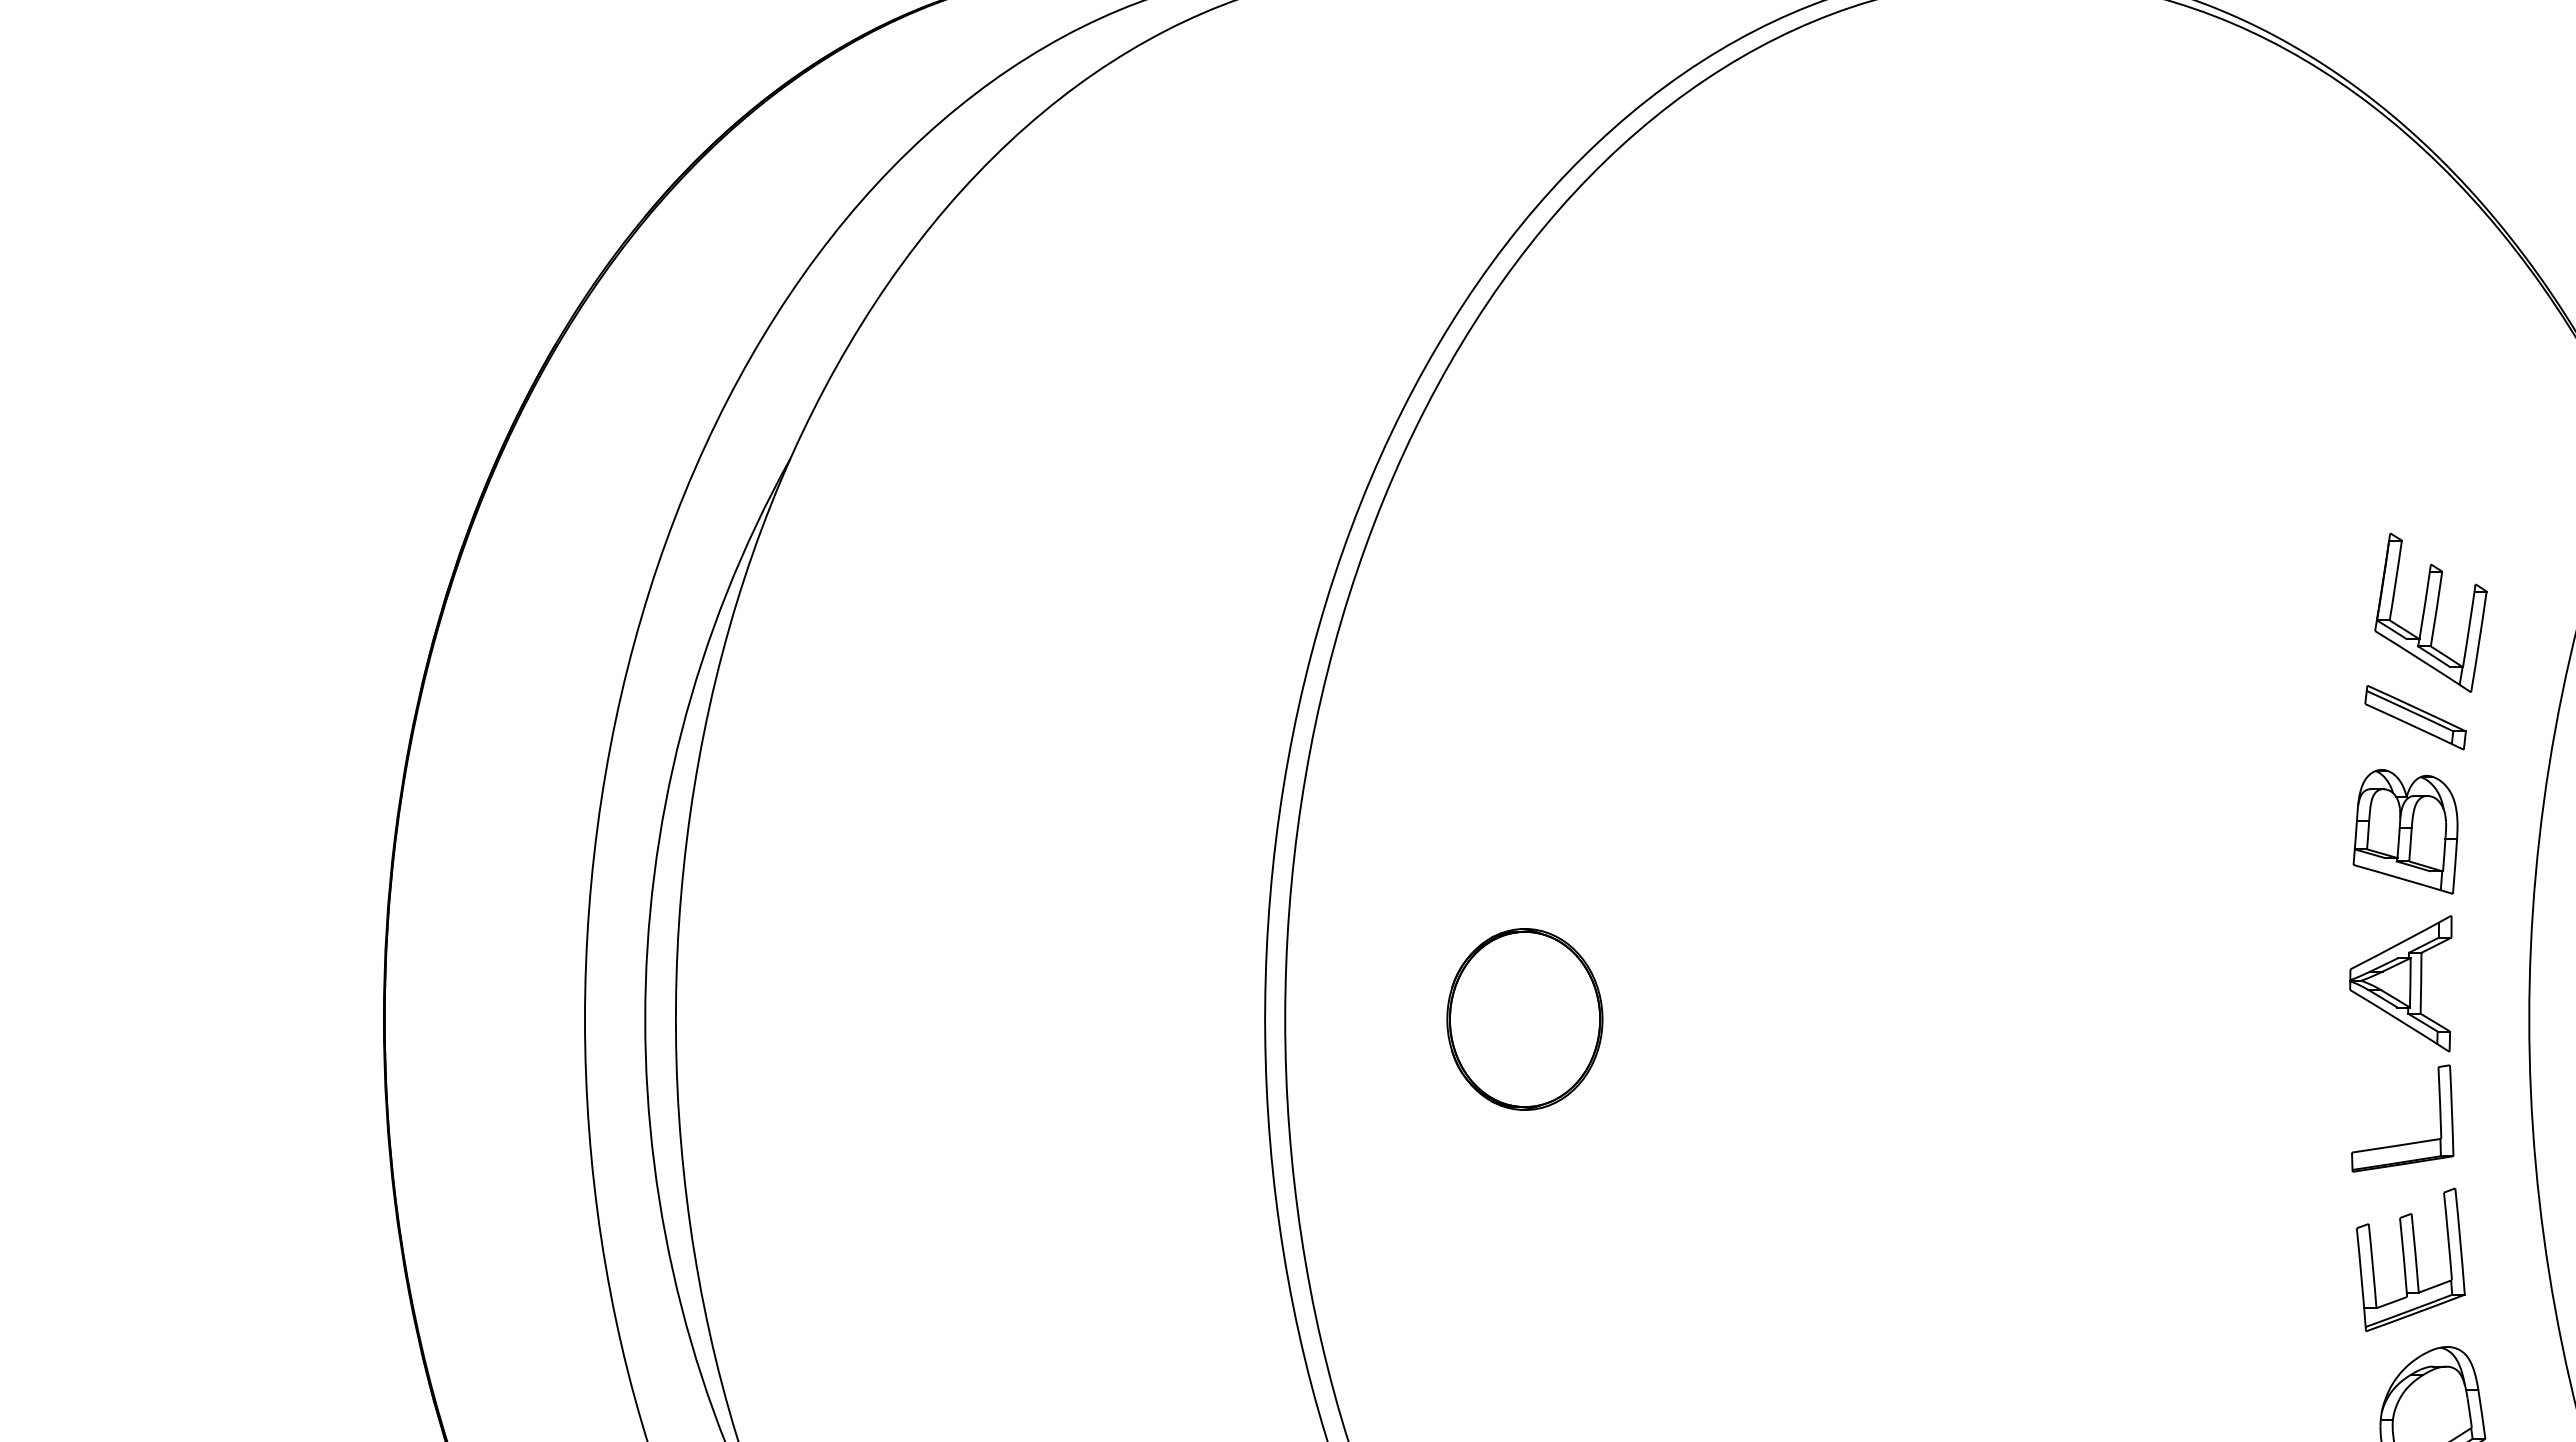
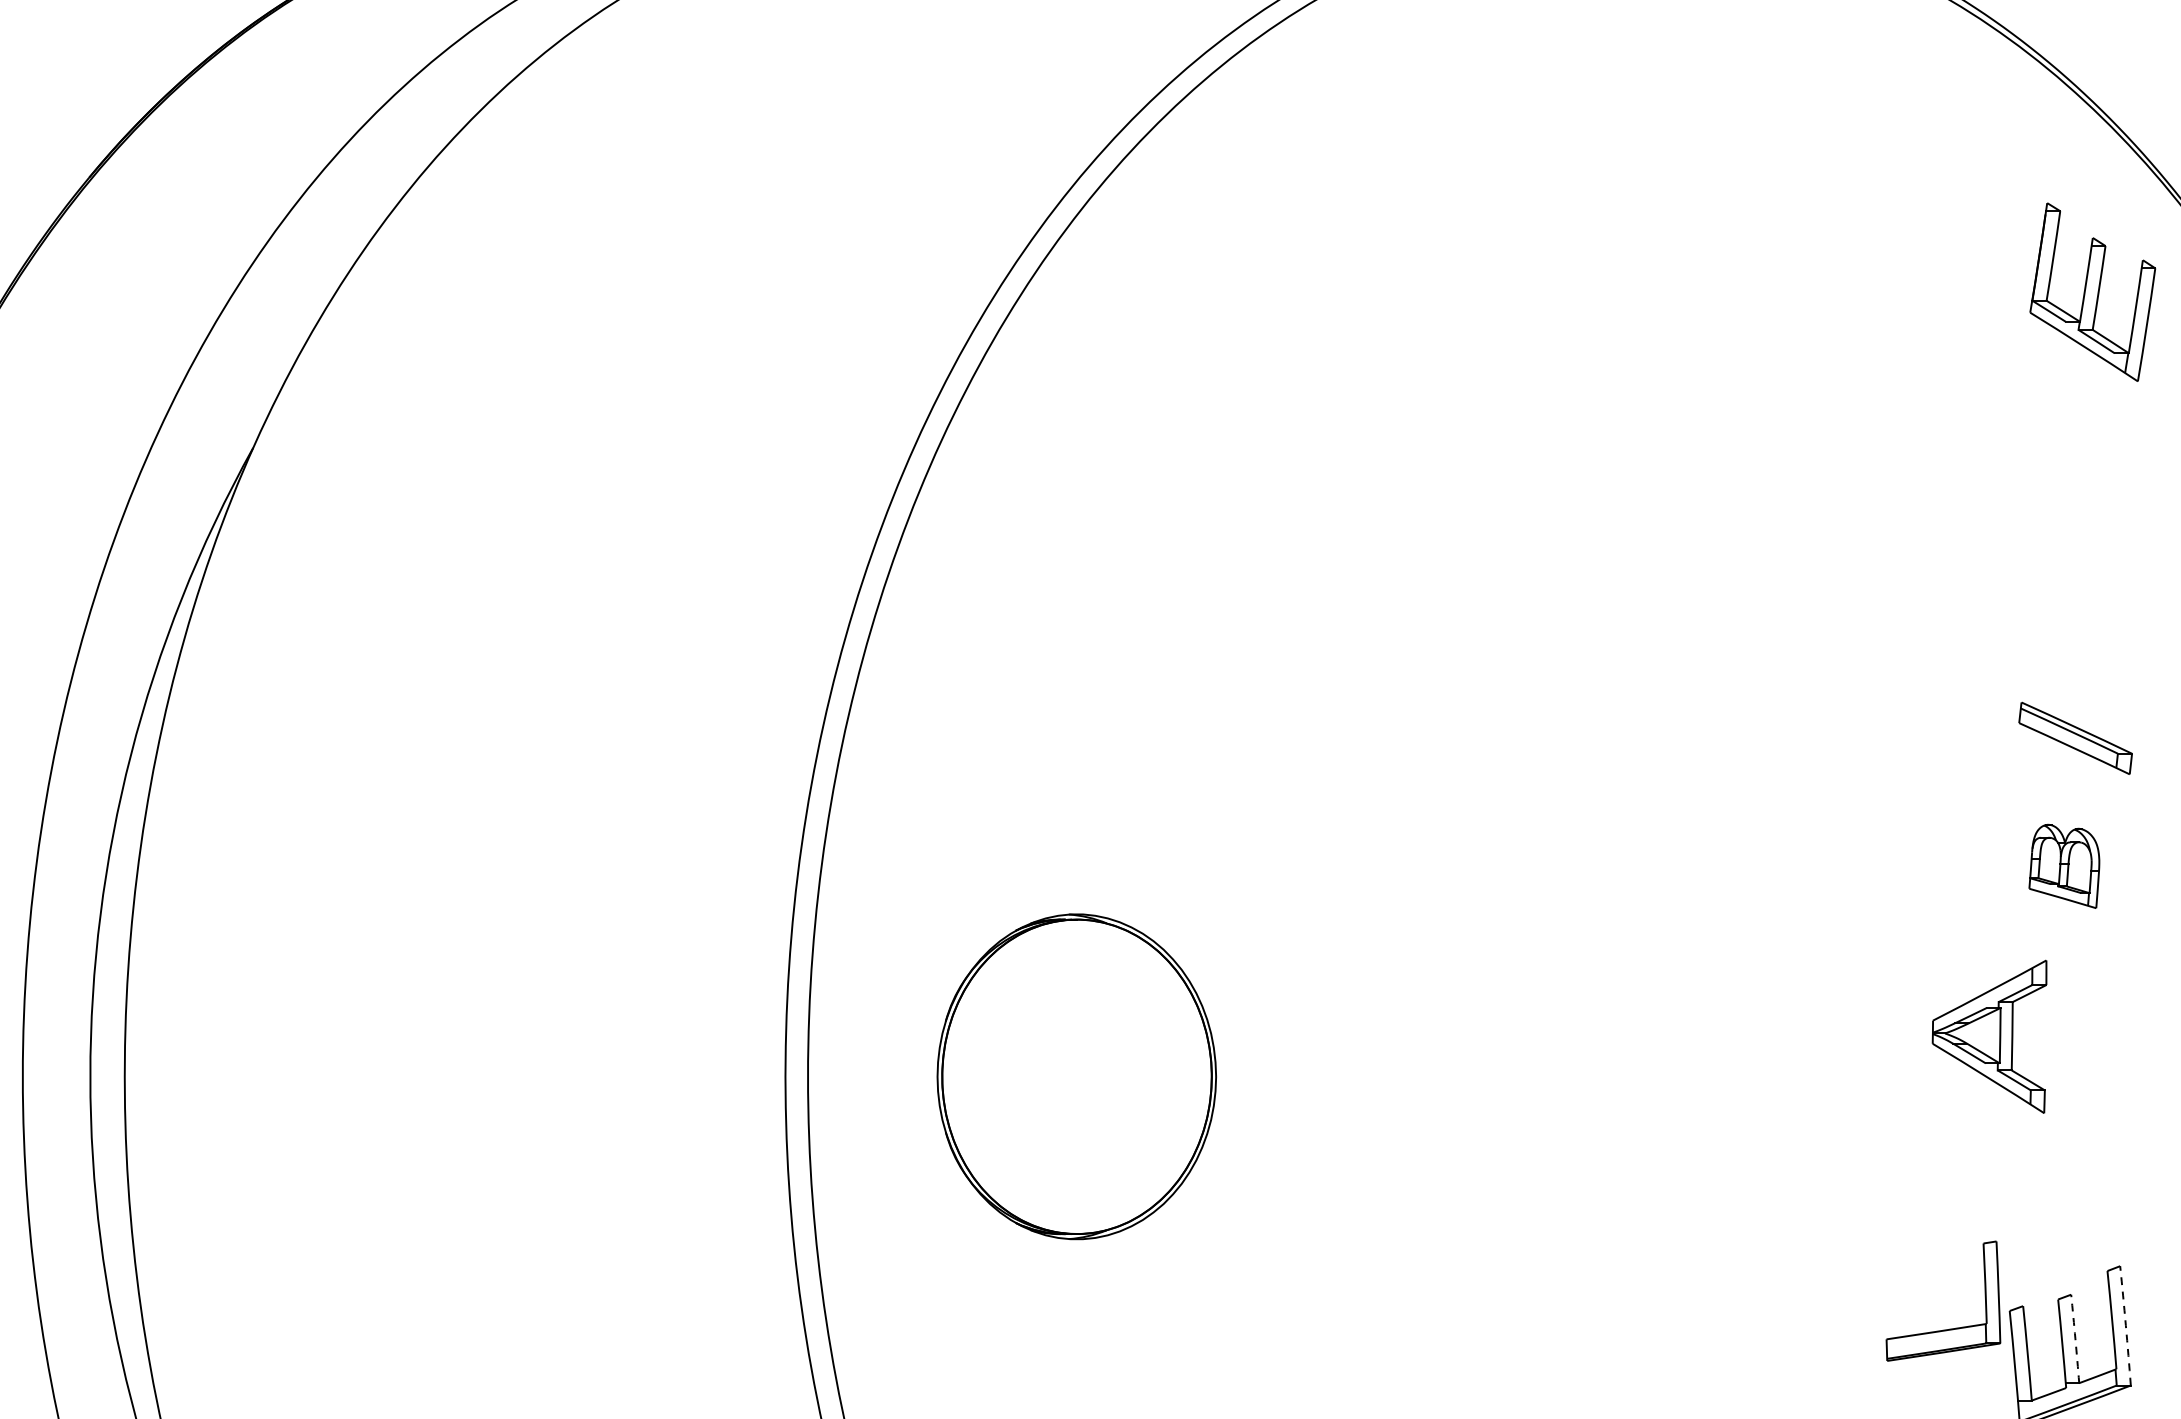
part: (2430, 612) -> (2092, 291), moved
part: (2405, 831) -> (2064, 866), size x0.6
part: (2400, 983) -> (1989, 1036), moved
part: (1524, 1019) -> (1076, 1076), size x1.6
part: (2409, 1142) -> (1951, 1328), moved
arc: (2460, 1241) -> (2126, 1325), solid -> dashed
arc: (2415, 1253) -> (2075, 1339), solid -> dashed

